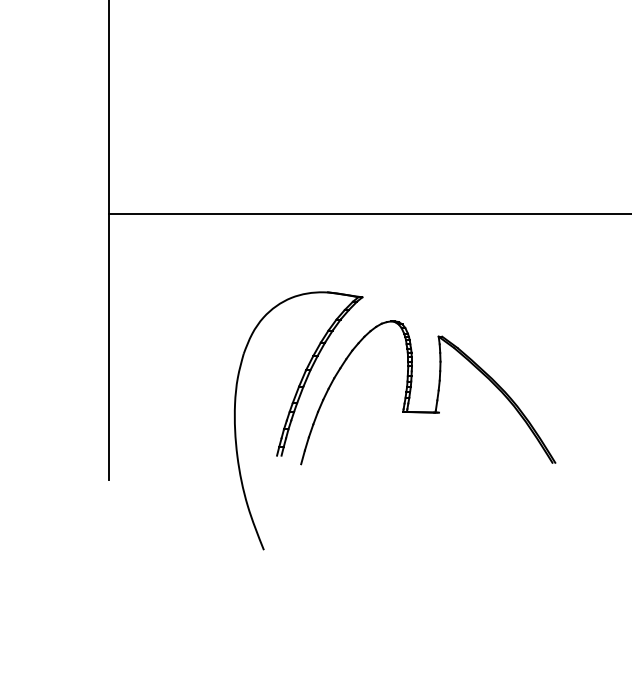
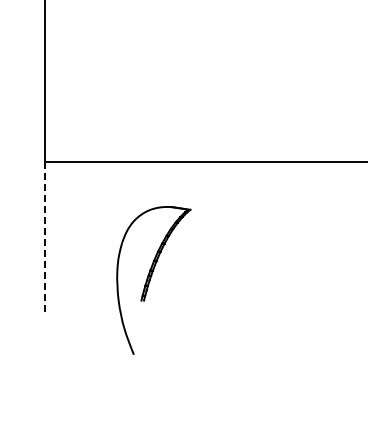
line: (109, 347) -> (45, 238), solid -> dashed
part: (427, 392) -> (227, 264), removed

